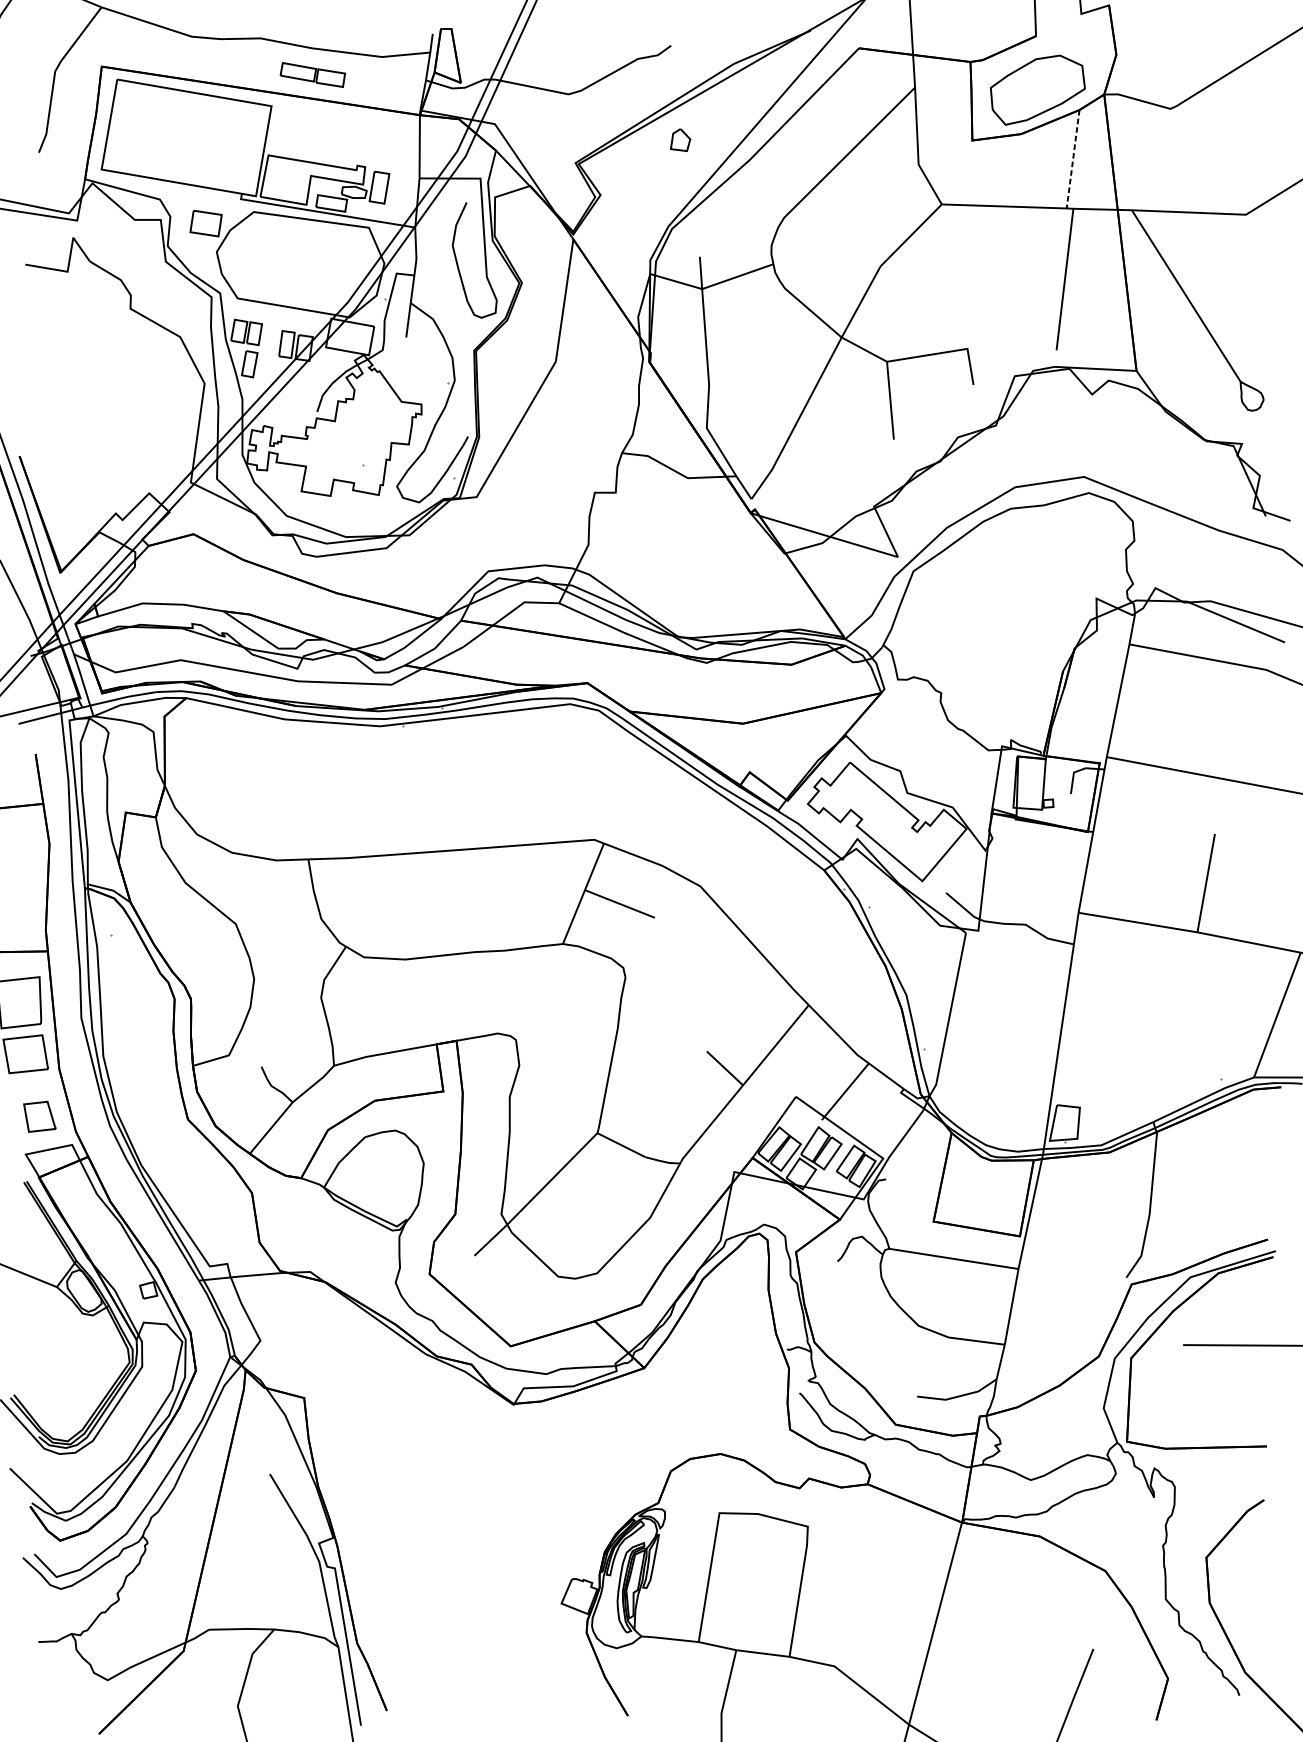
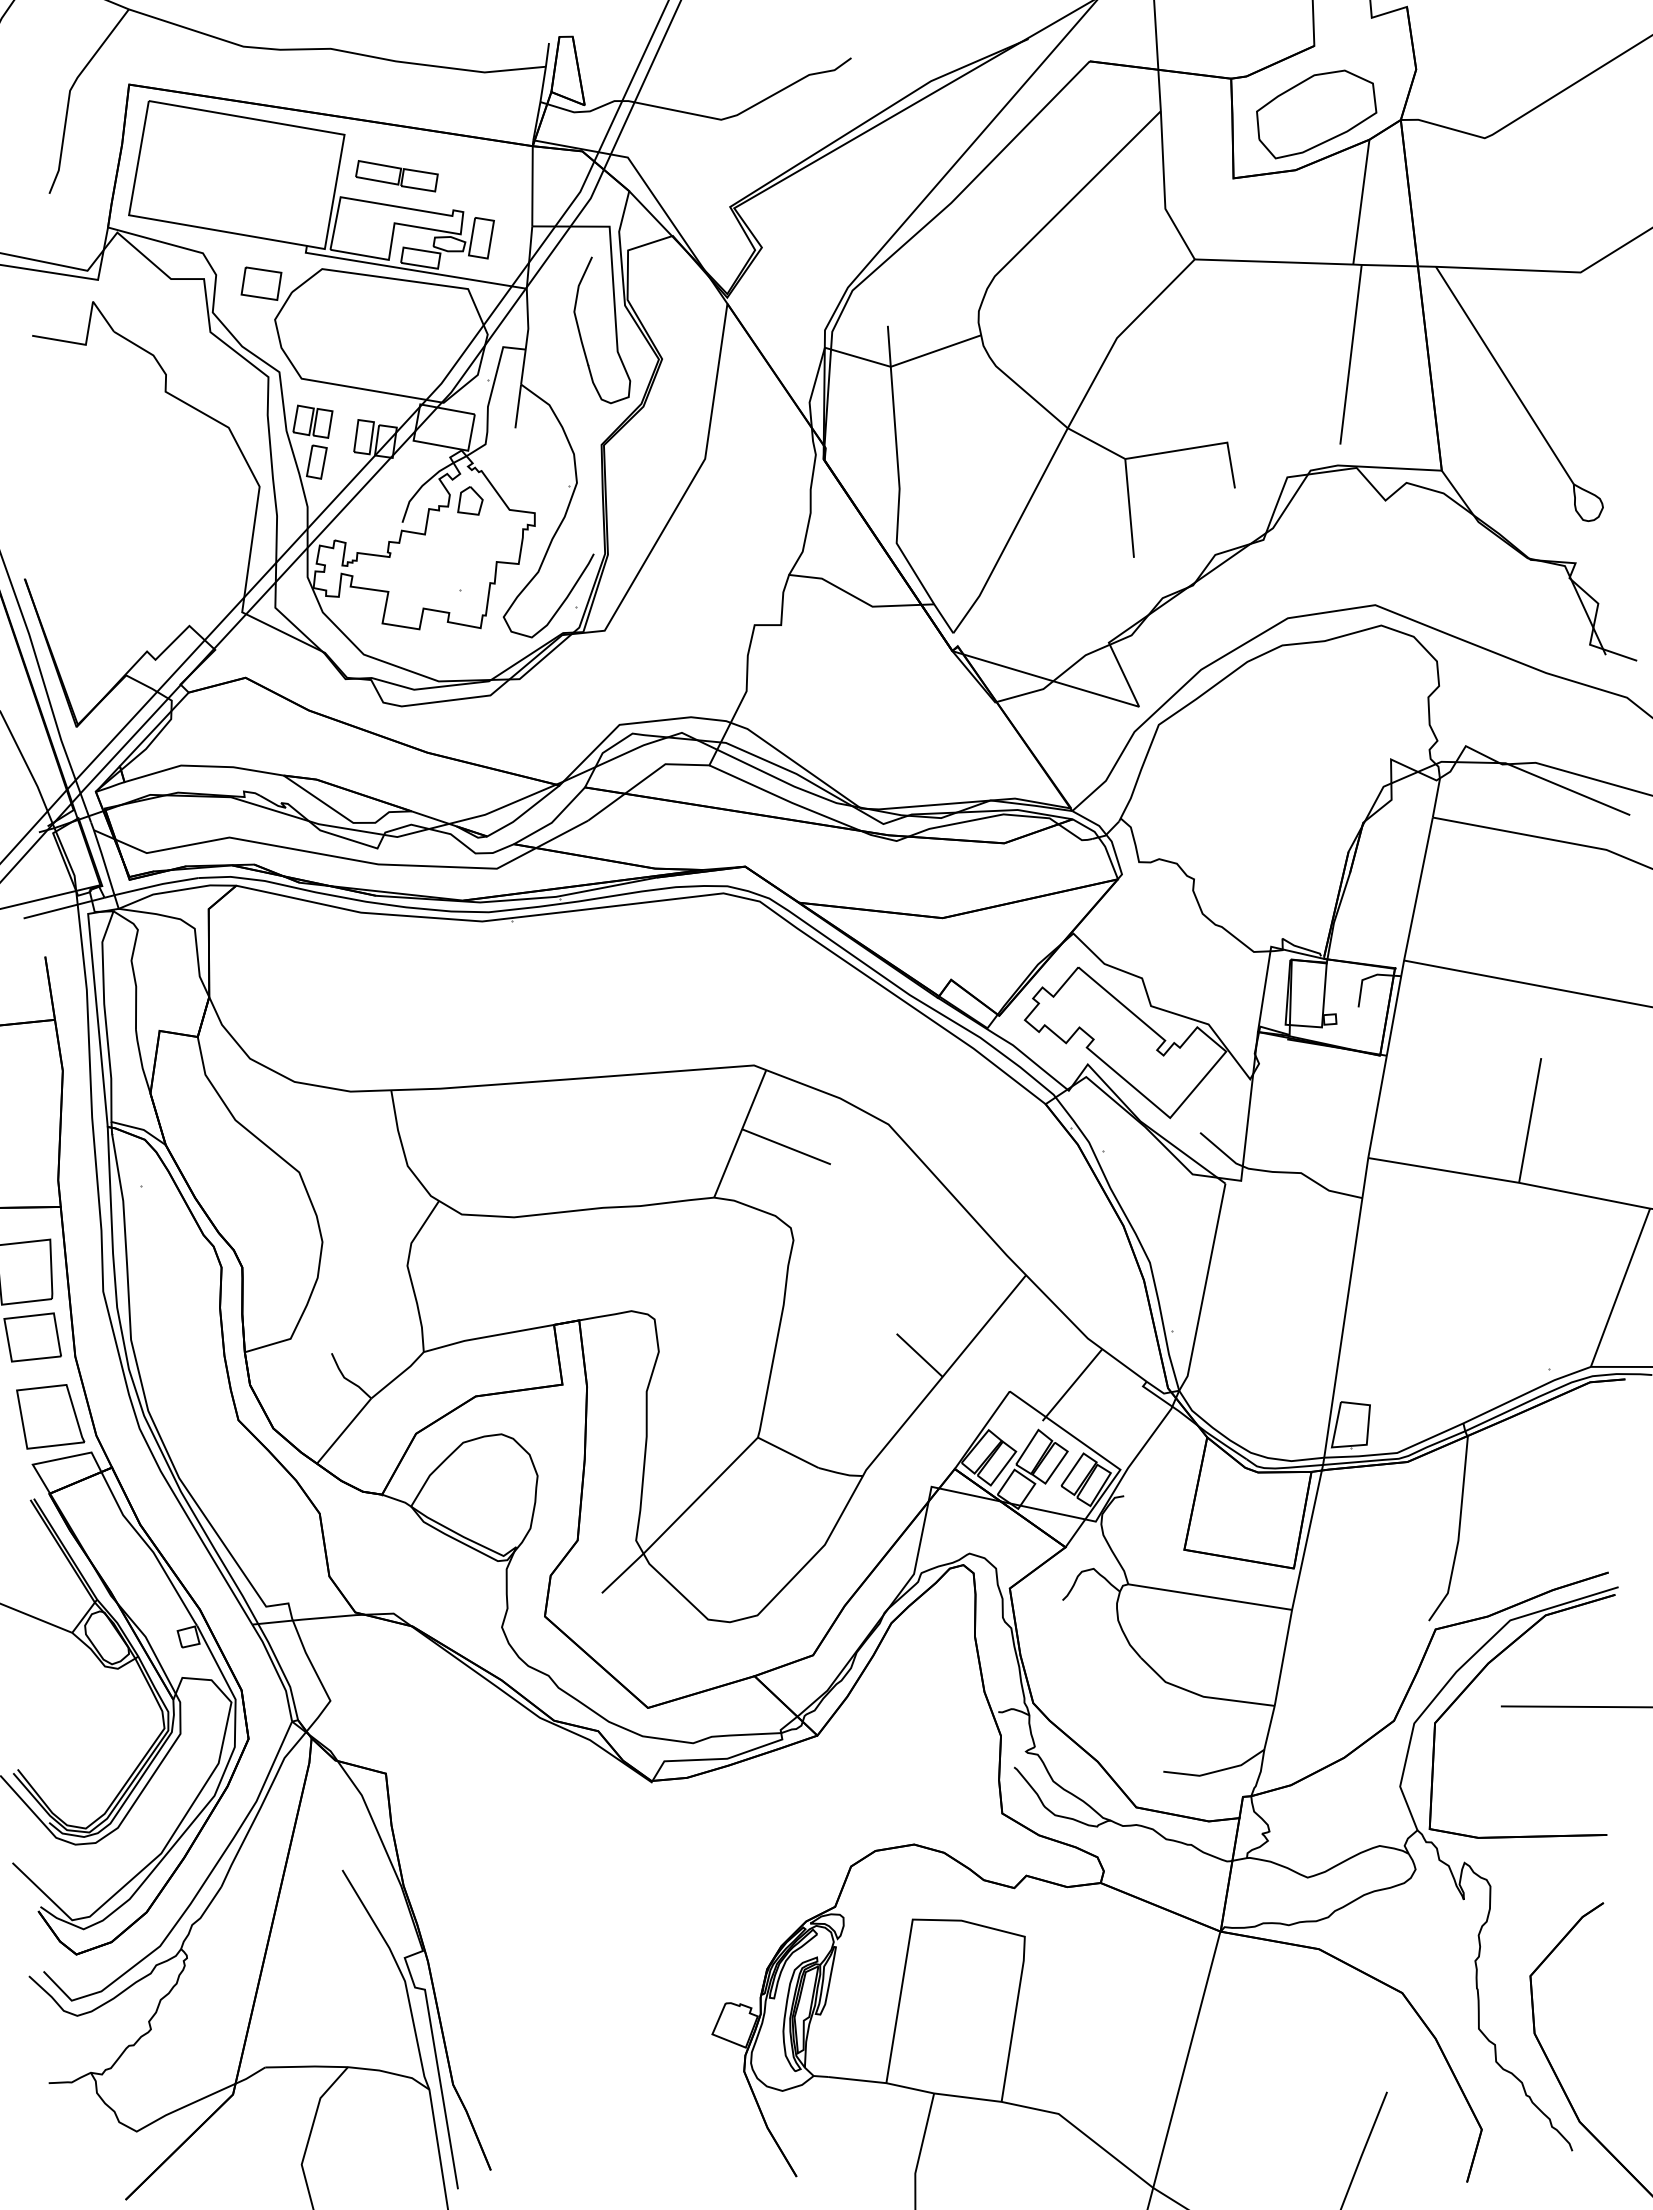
part: (312, 75) -> (396, 176), moved
part: (680, 139) -> (470, 500), moved
line: (1073, 159) -> (1361, 202), dashed -> solid
part: (39, 1116) -> (50, 1416), size x1.67

